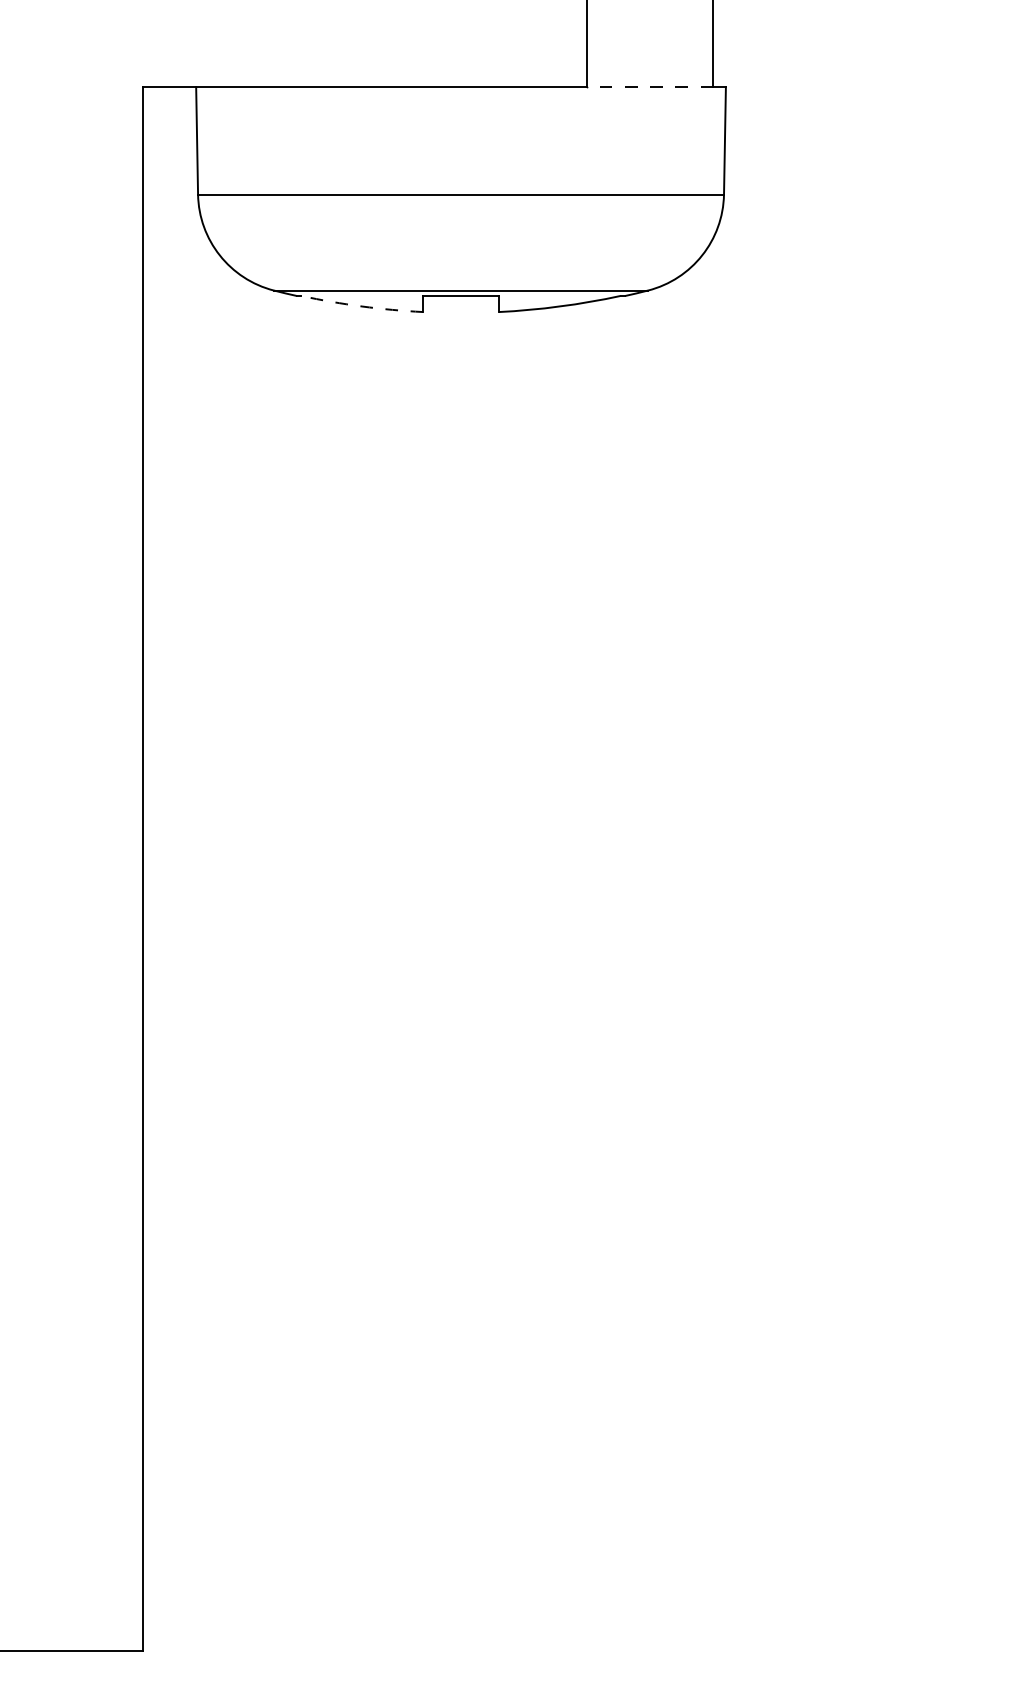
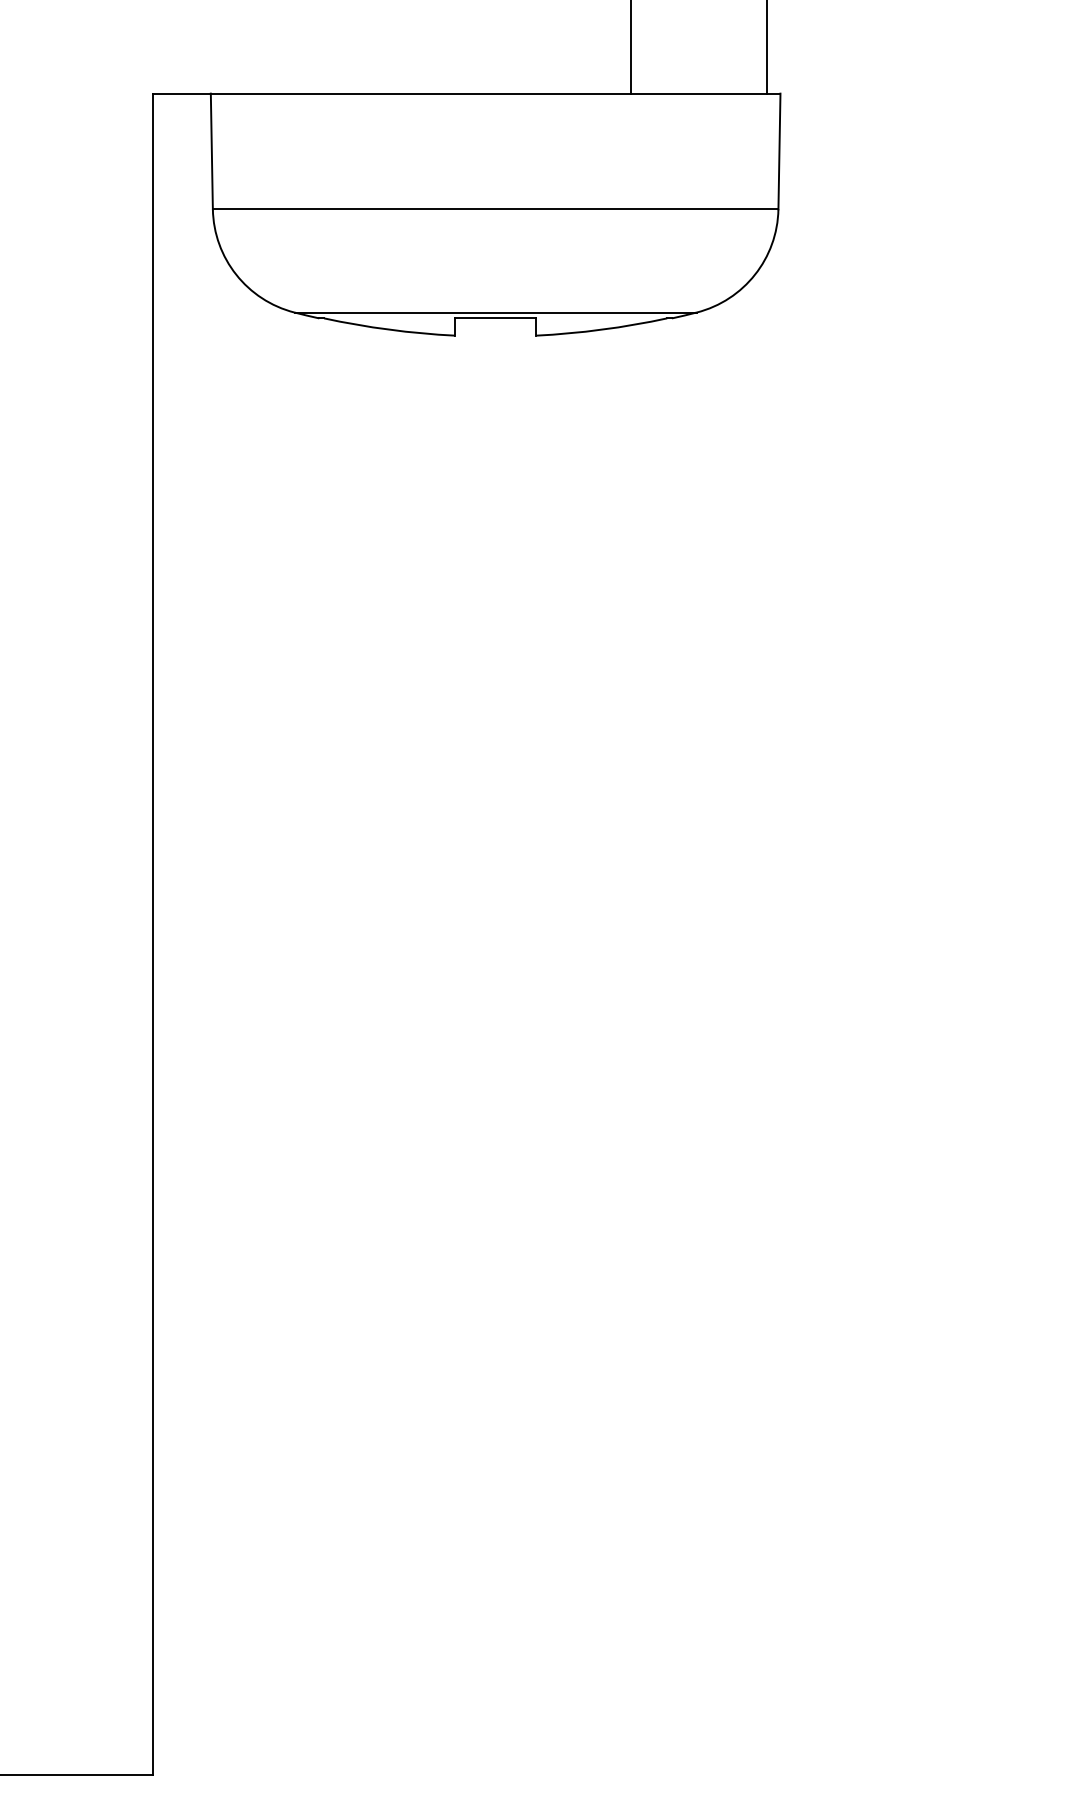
line: (649, 86) -> (698, 93), dashed -> solid
arc: (362, 306) -> (389, 329), dashed -> solid

